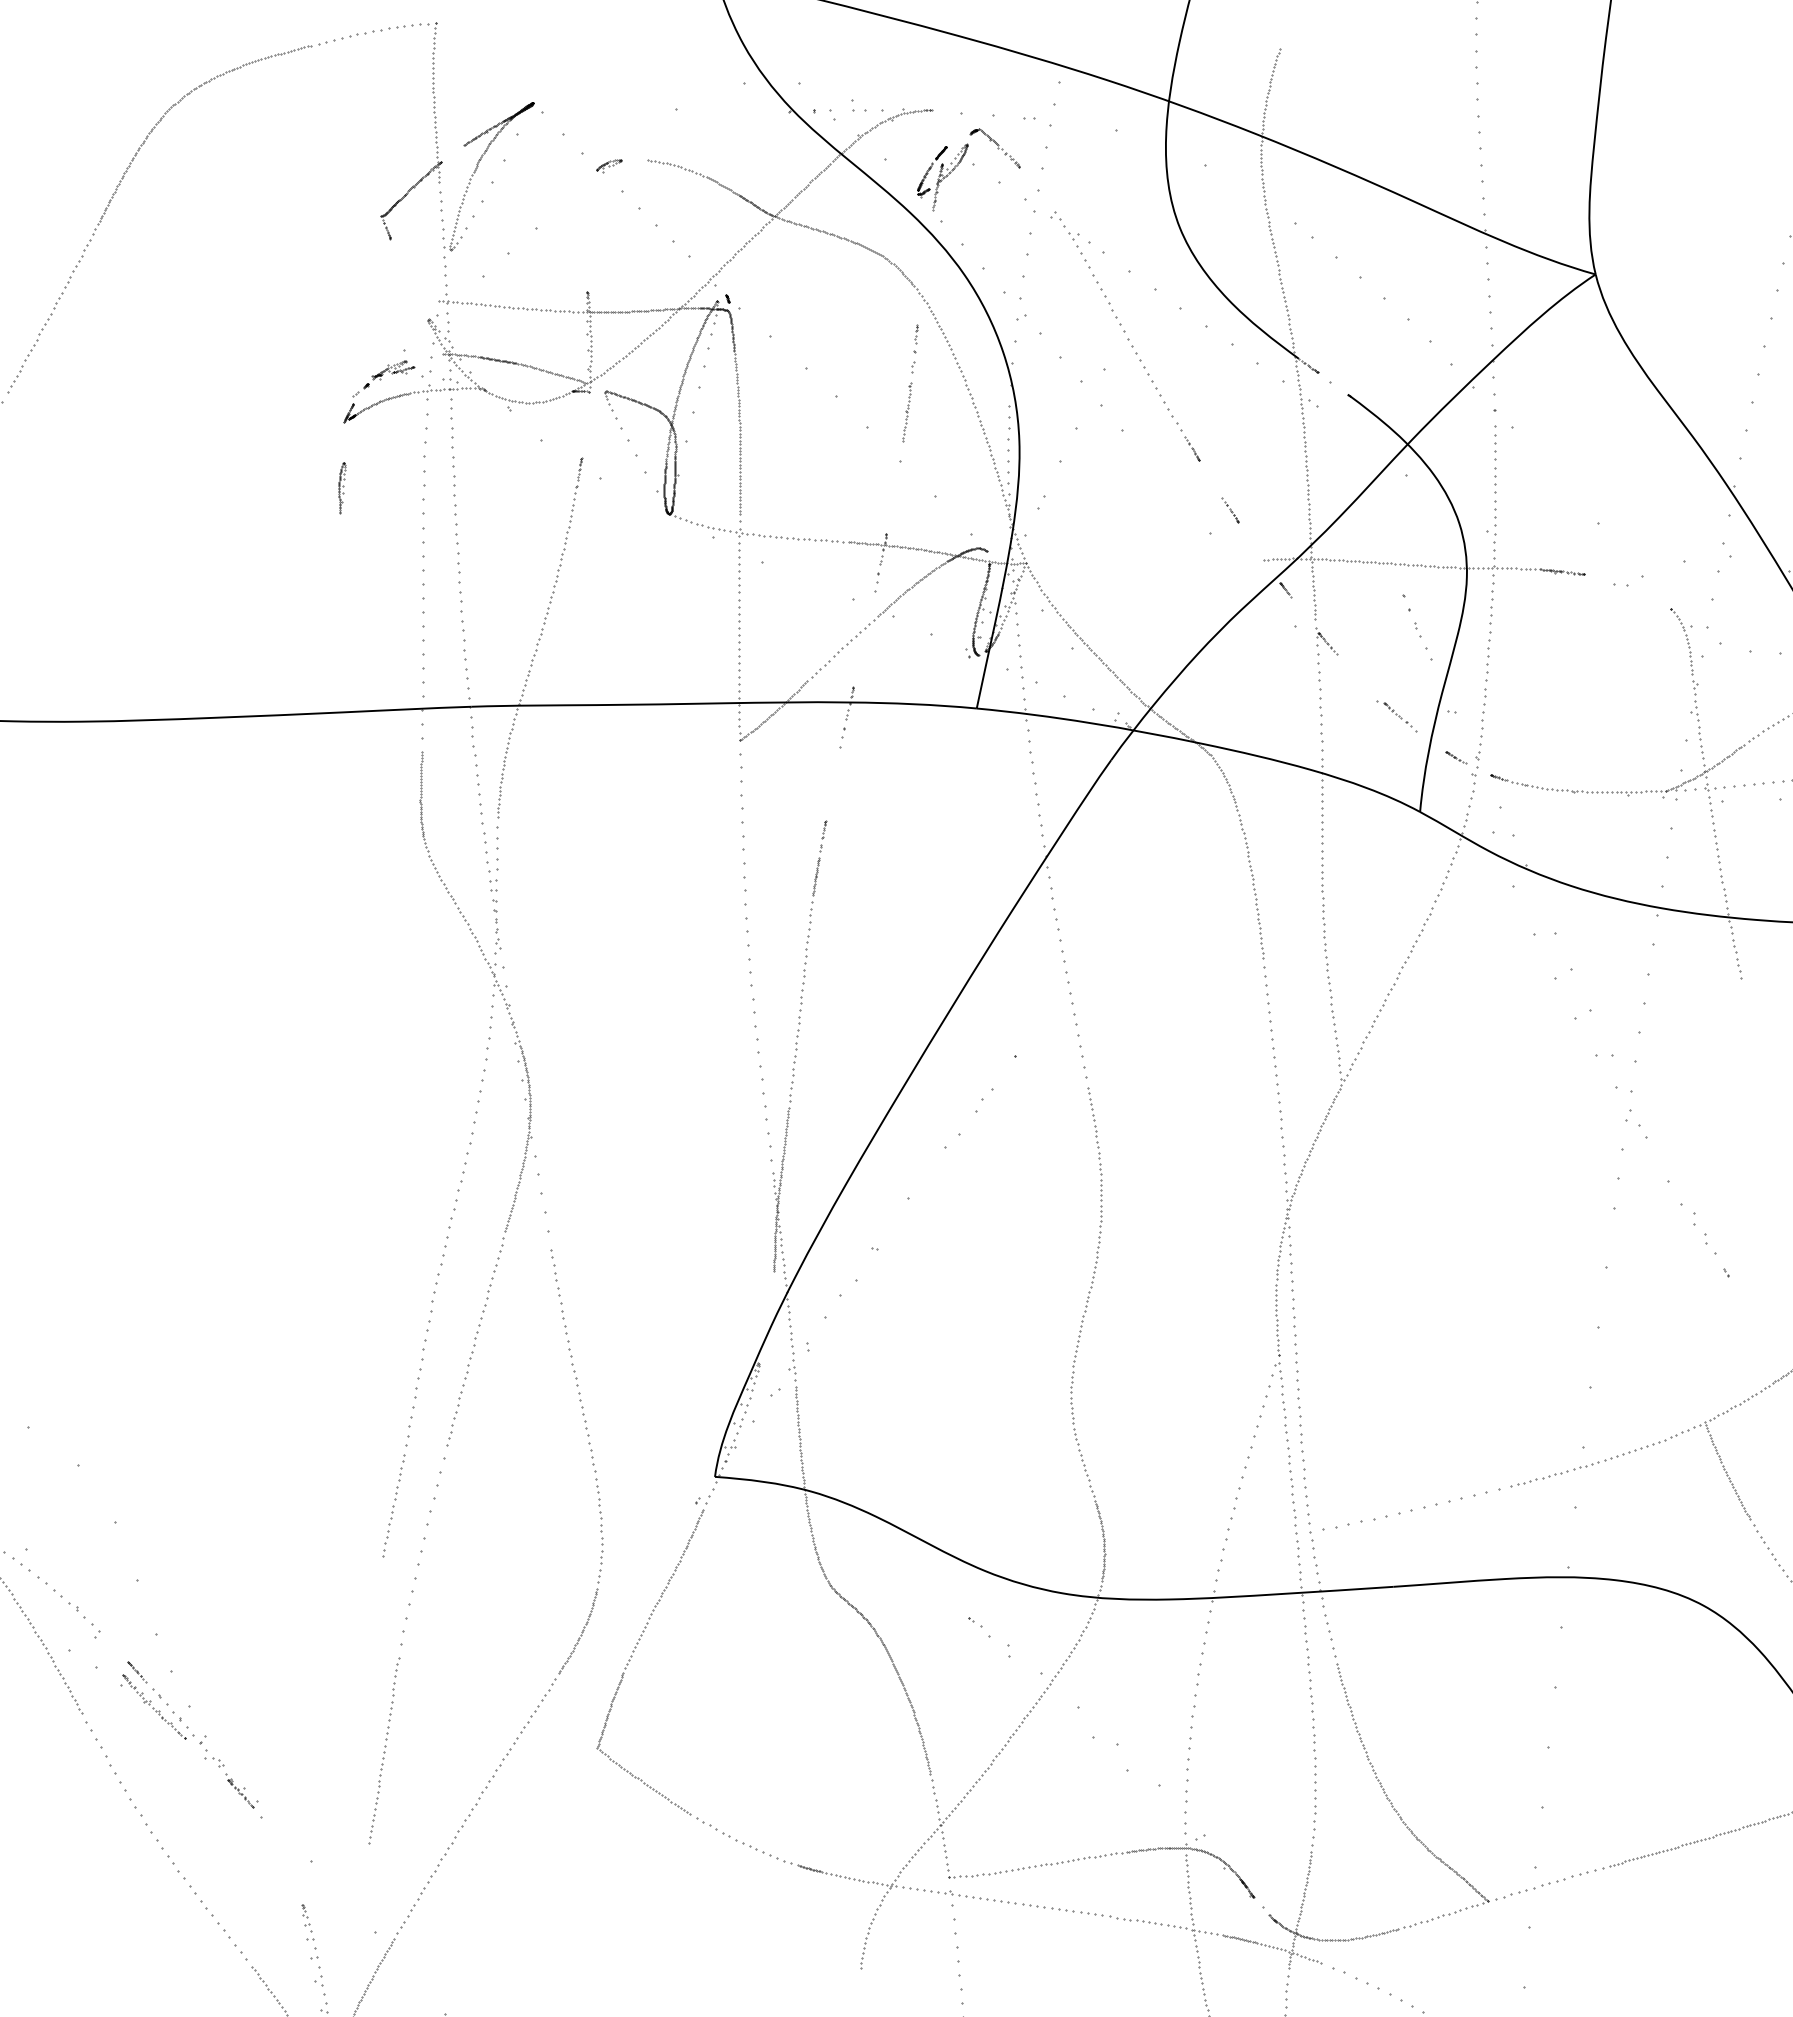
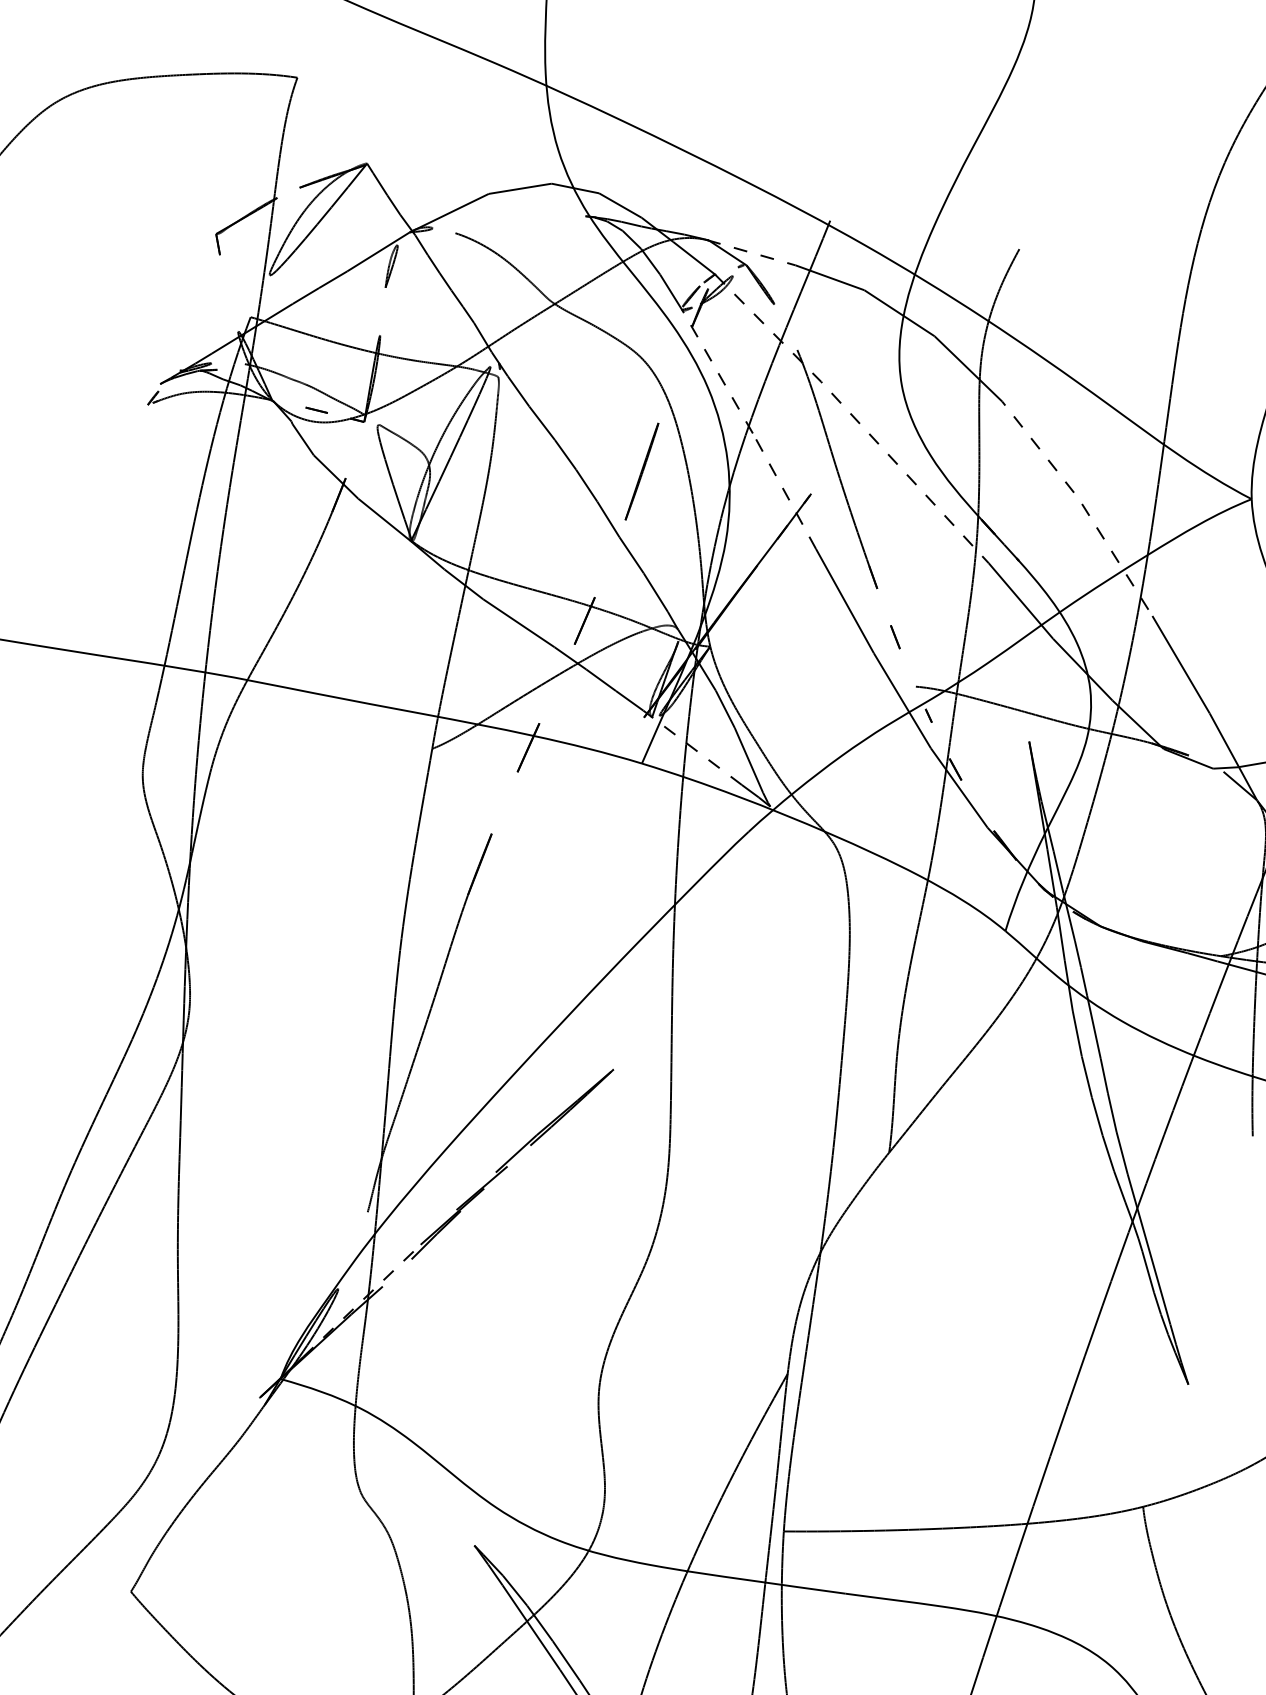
curve: (534, 389) -> (317, 410), added
curve: (343, 487) -> (392, 266), moved

